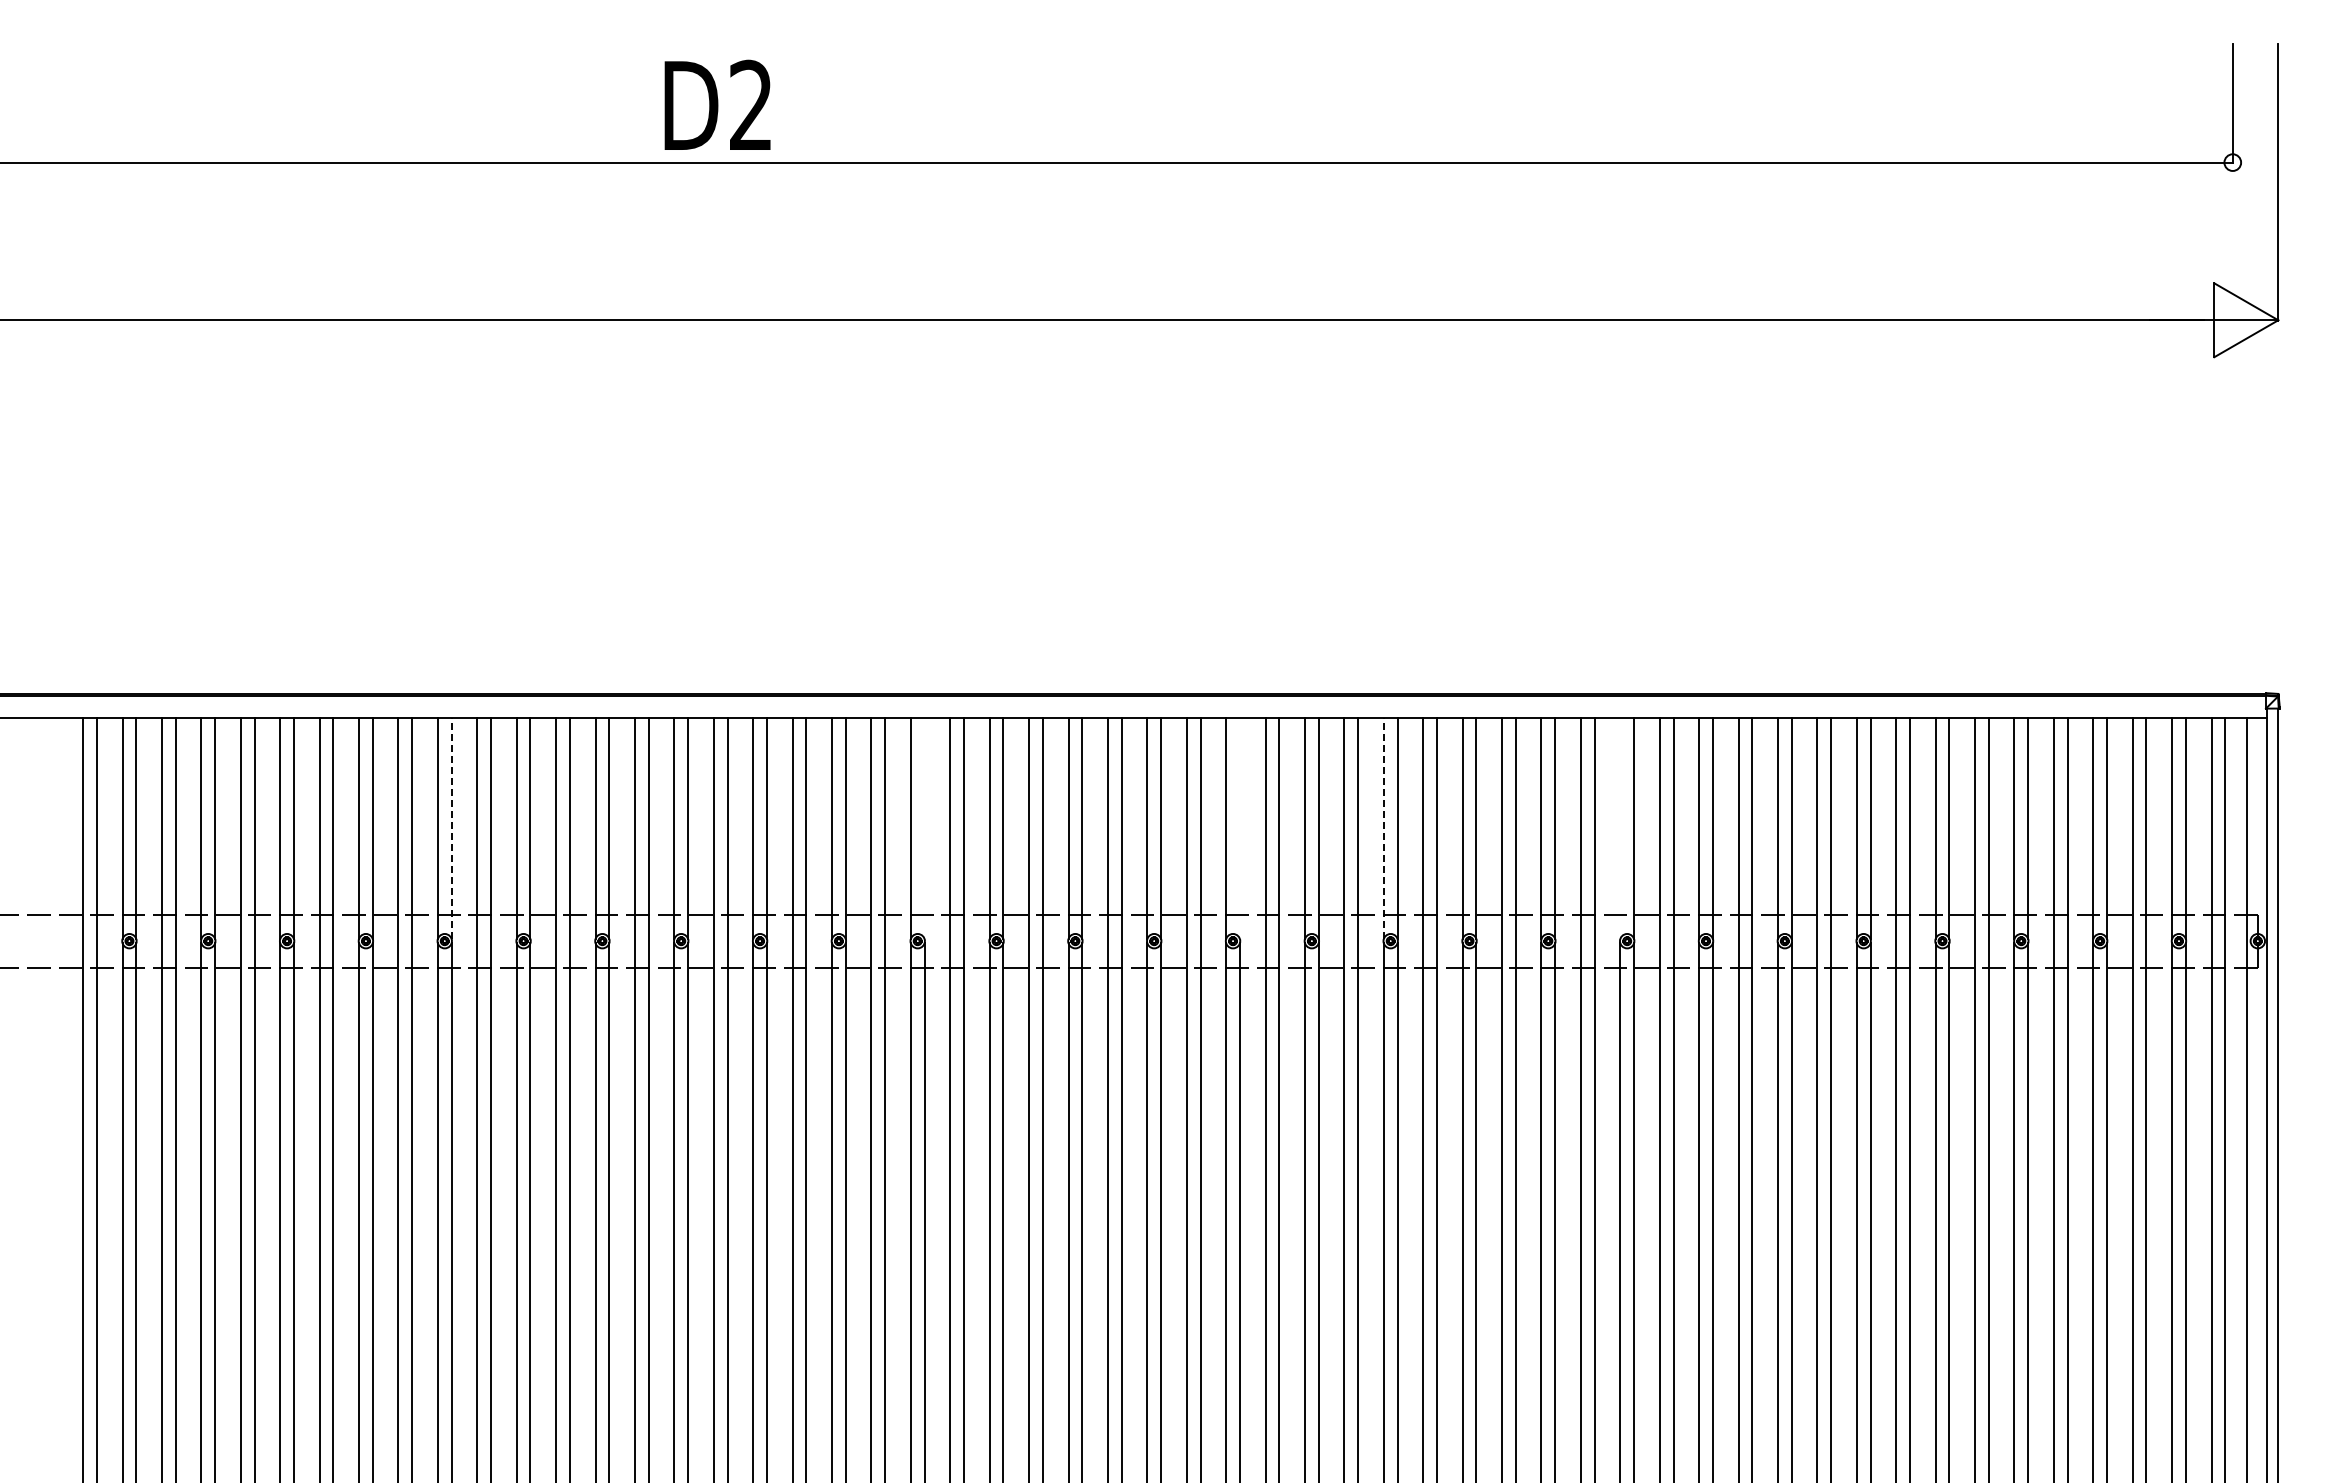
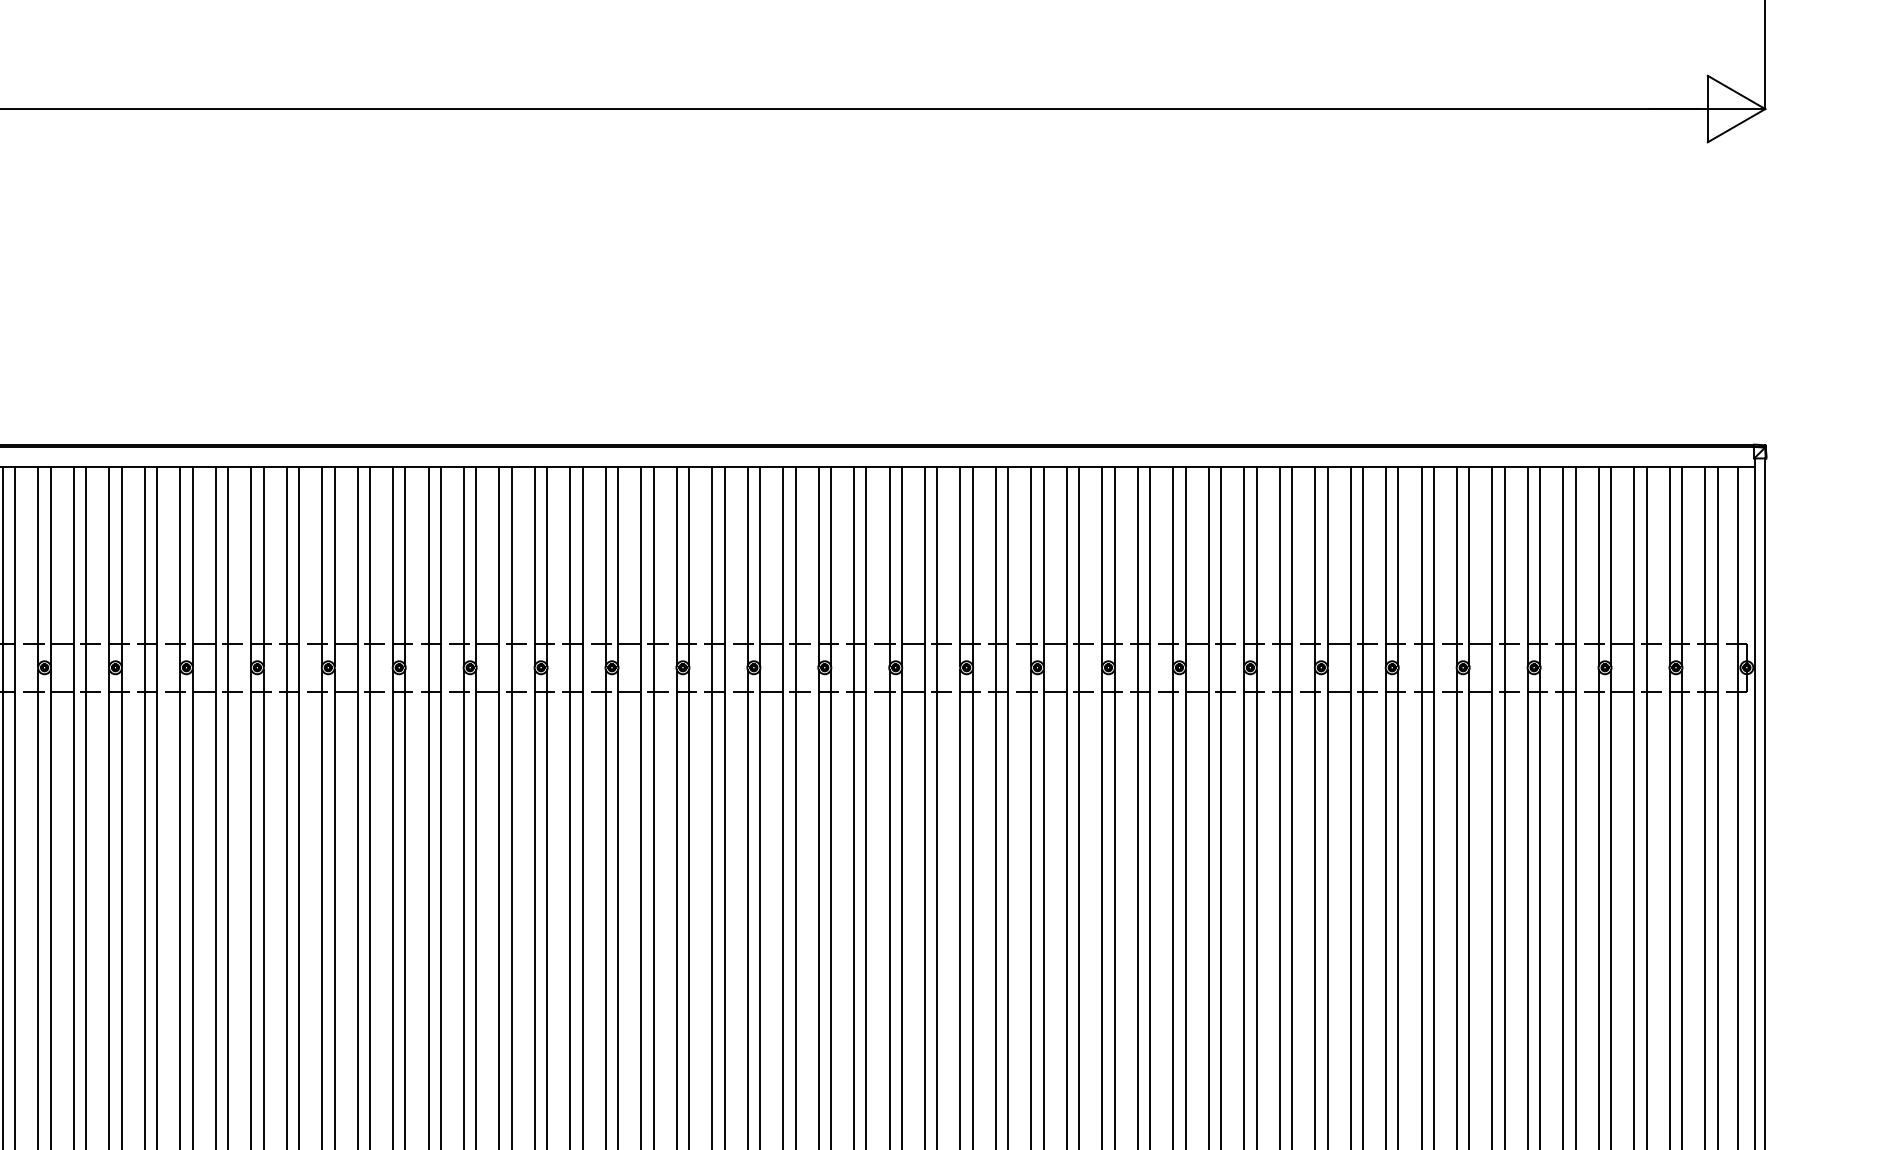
line: (451, 828) -> (121, 566), dashed -> solid
line: (924, 828) -> (547, 566), added
line: (1239, 828) -> (830, 566), added
line: (1383, 828) -> (960, 566), dashed -> solid
line: (1620, 828) -> (1173, 566), added

